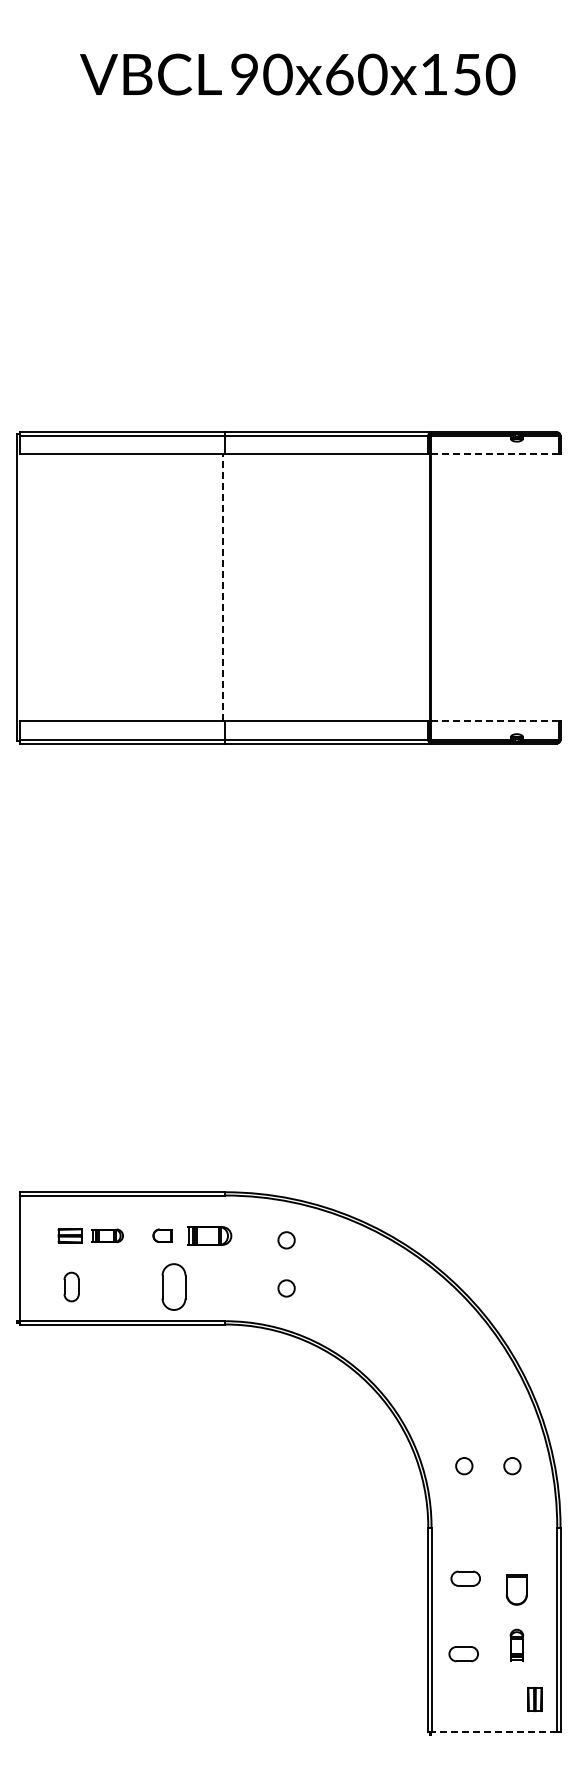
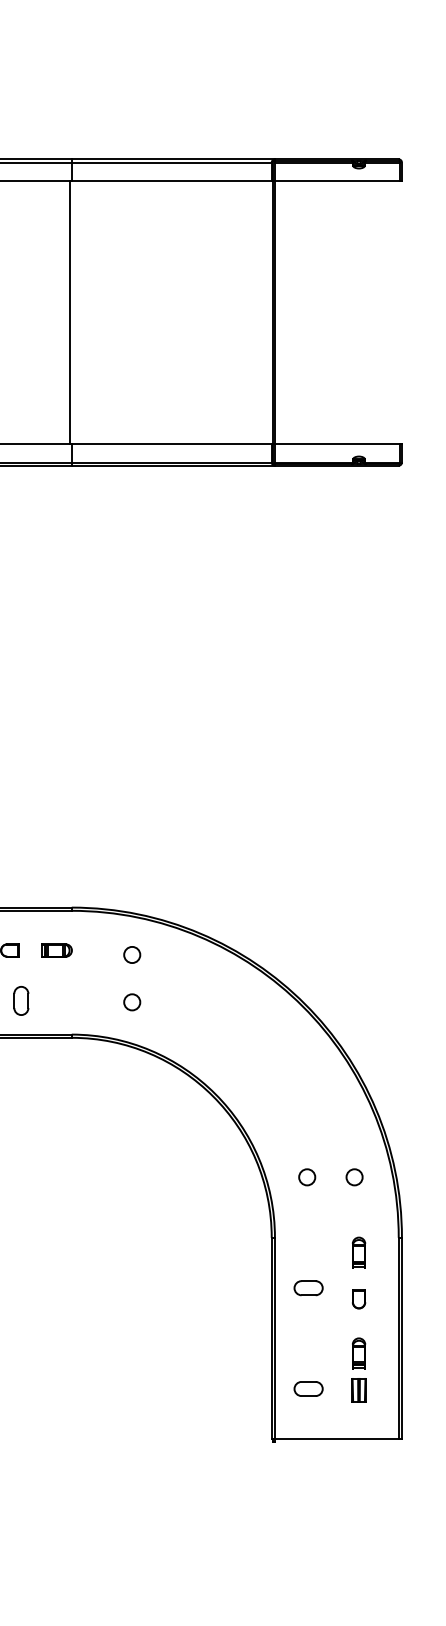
line: (495, 454) -> (337, 181), dashed -> solid
line: (223, 587) -> (70, 312), dashed -> solid
line: (495, 721) -> (337, 444), dashed -> solid
part: (210, 1235) -> (57, 950), size x0.71
part: (173, 1286) -> (20, 1000), size x0.62
part: (516, 1542) -> (358, 1252), added
part: (516, 1590) -> (358, 1299), size x0.62
part: (463, 1654) -> (308, 1389), moved
part: (534, 1699) -> (358, 1390), moved
line: (494, 1732) -> (336, 1439), dashed -> solid

